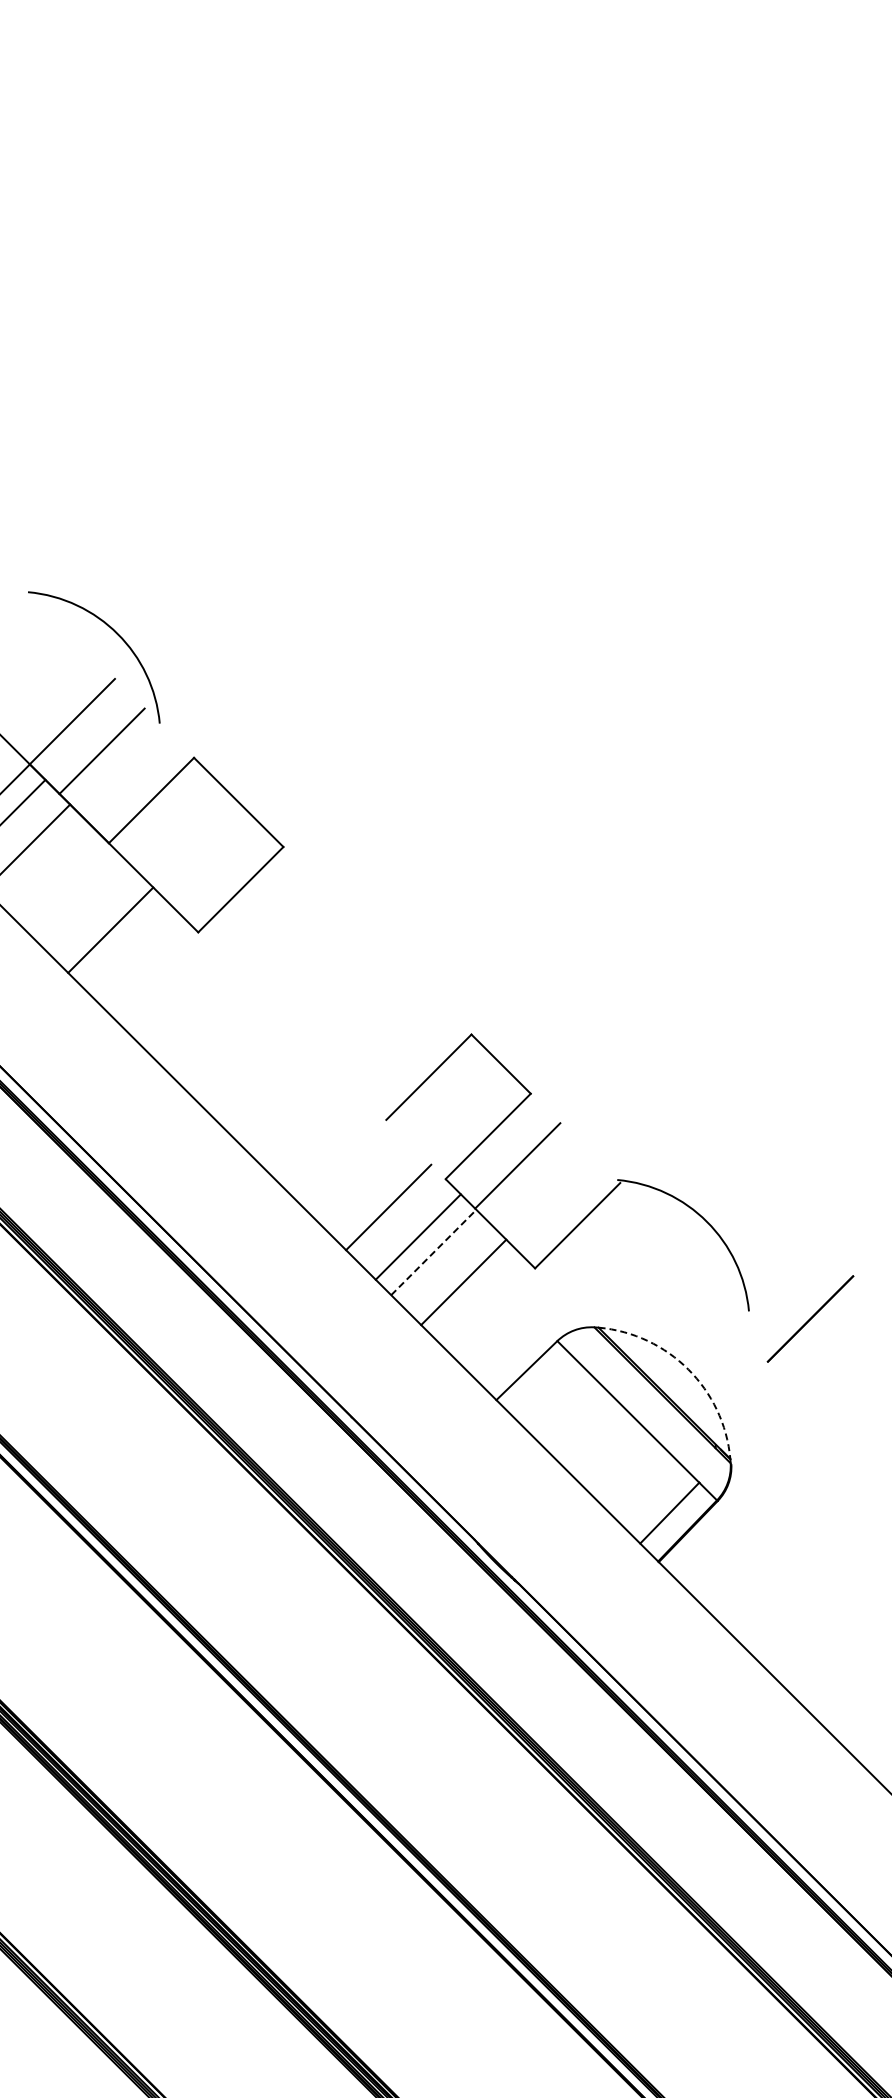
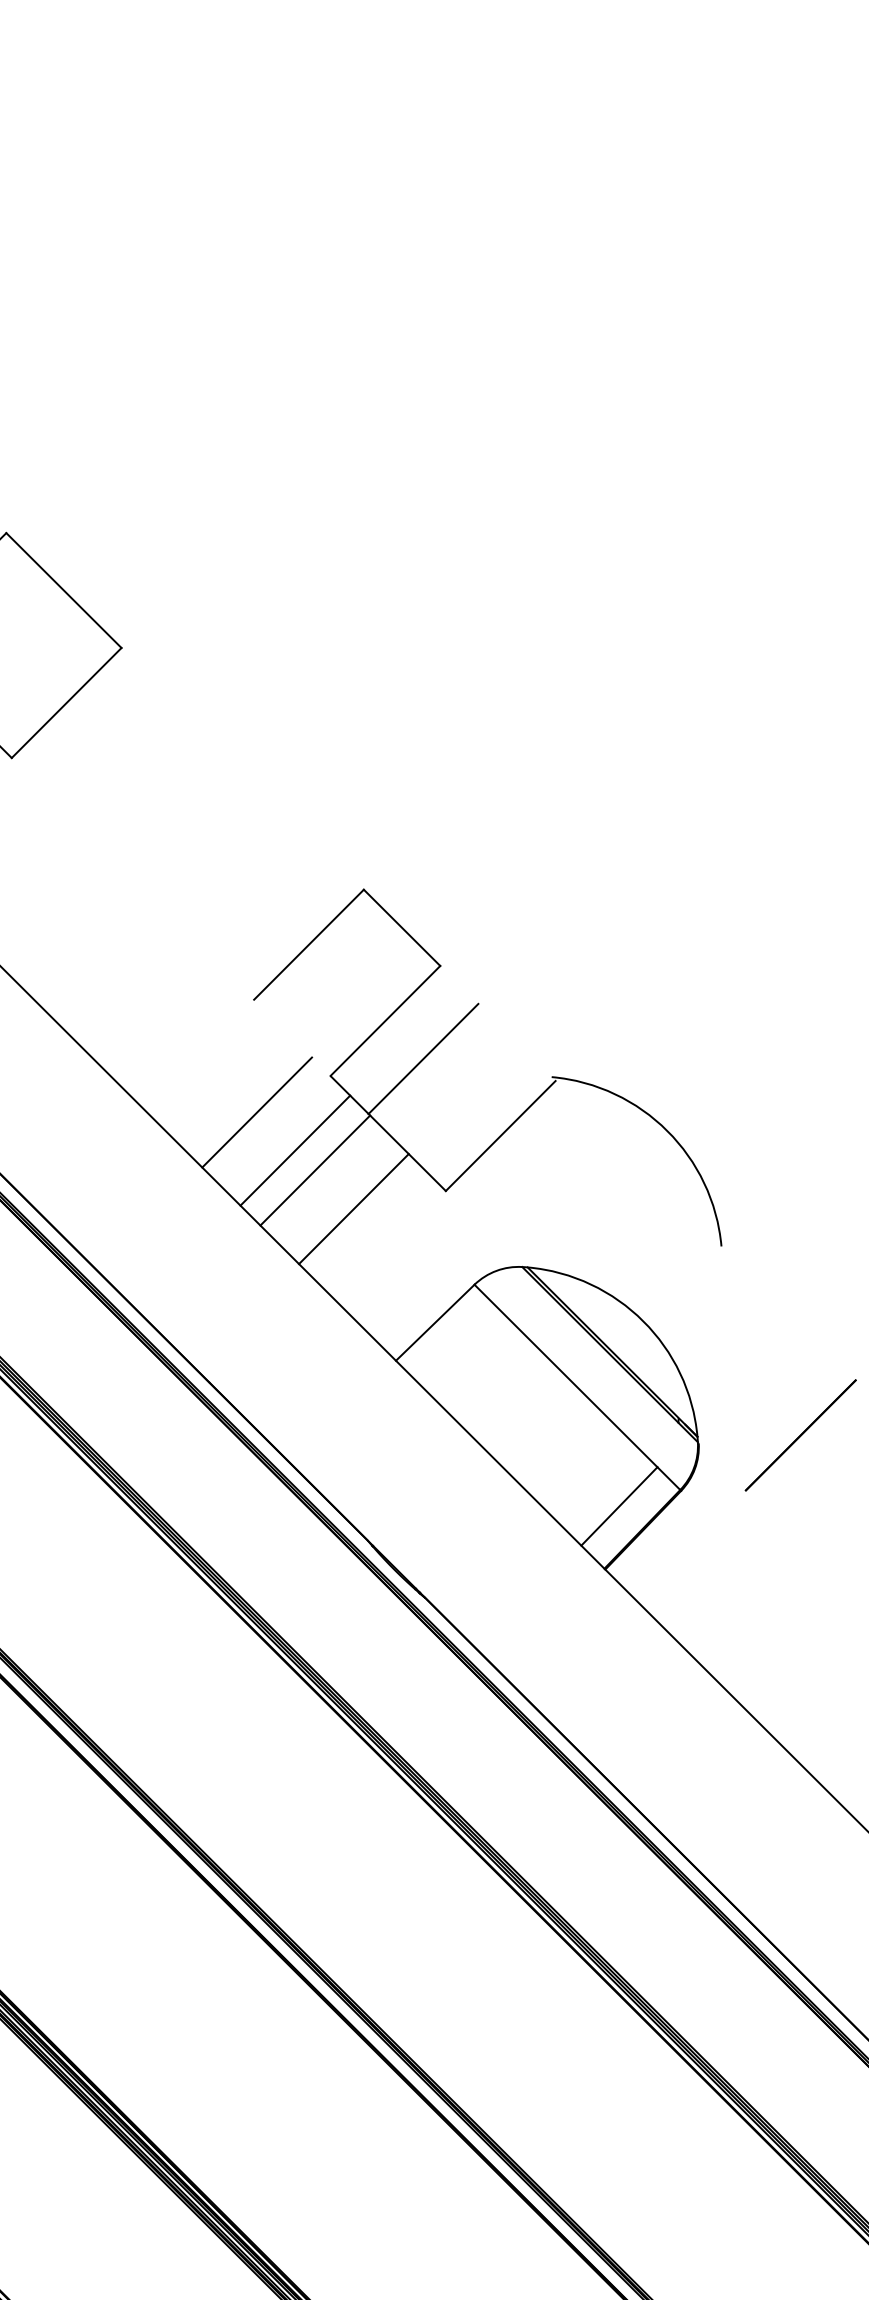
line: (434, 1252) -> (316, 1170), dashed -> solid
line: (810, 1318) -> (800, 1434), moved
arc: (688, 1369) -> (643, 1321), dashed -> solid

